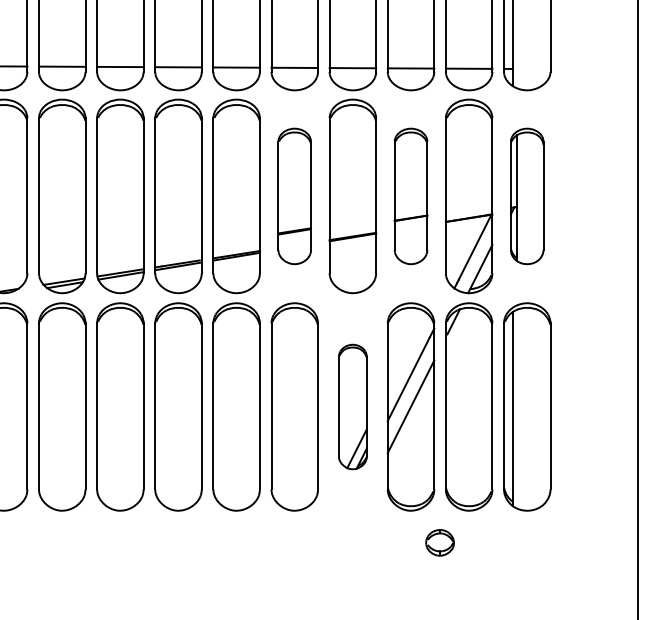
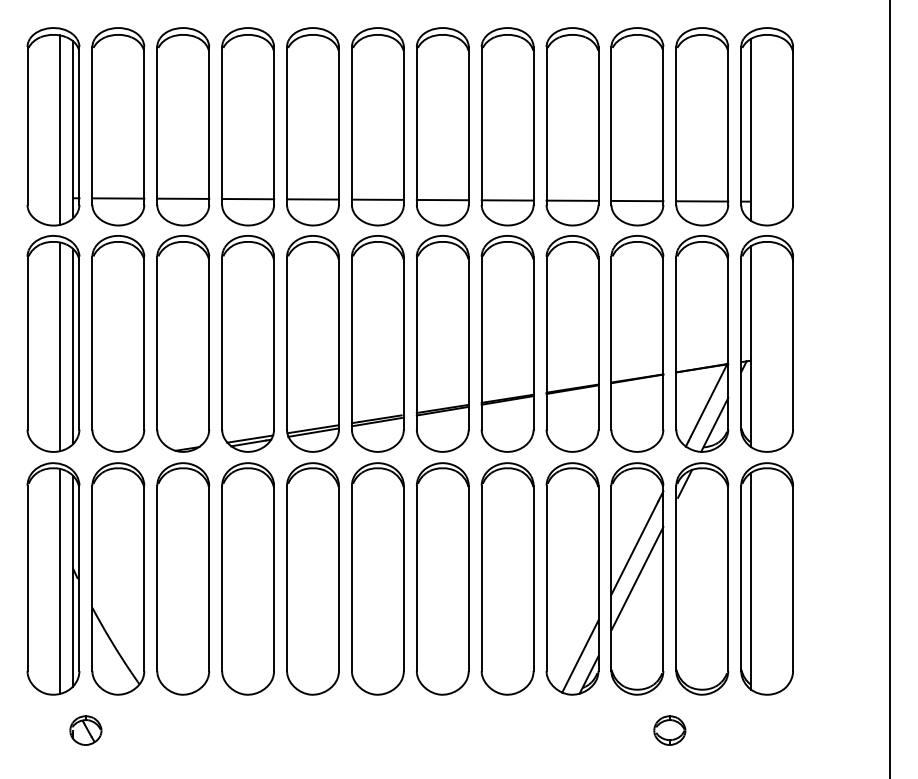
part: (294, 196) -> (507, 343), size x1.43
part: (411, 196) -> (637, 343), size x1.43
part: (526, 196) -> (766, 343), size x1.43
part: (352, 406) -> (572, 578), size x1.67

